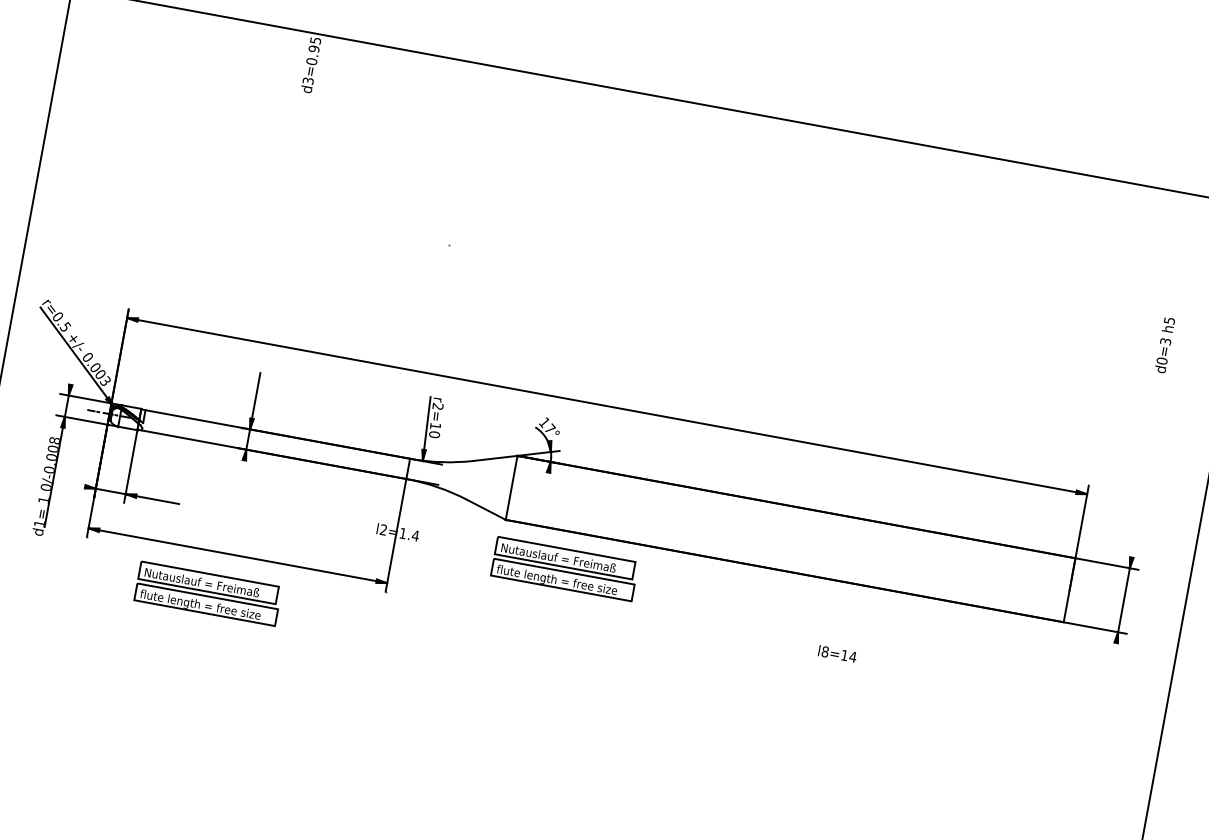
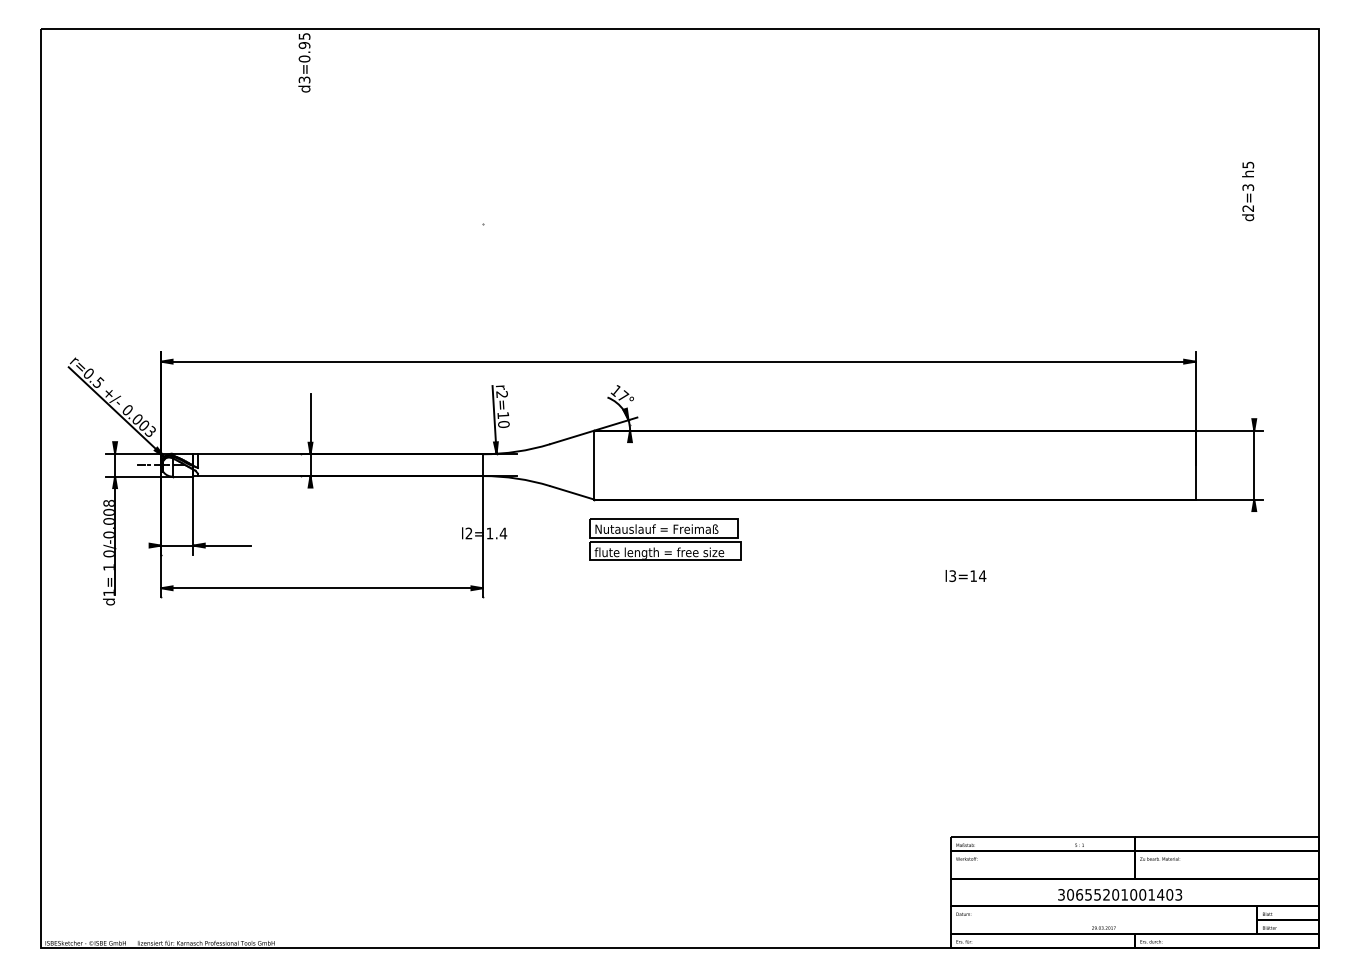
text: (1162, 361) -> (1248, 208), d0=3 -> d2=3
part: (208, 593) -> (298, 633), removed
text: (825, 651) -> (952, 575), l8=14 -> l3=14

